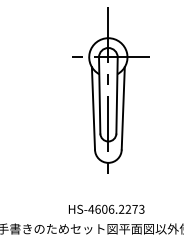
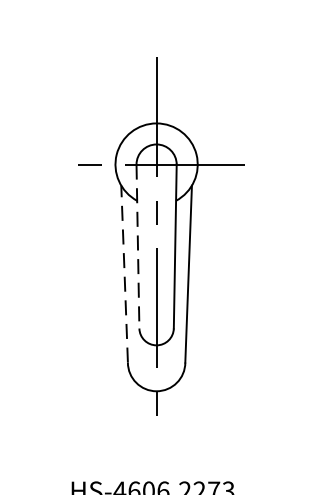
line: (99, 96) -> (137, 248), solid -> dashed
line: (93, 107) -> (124, 272), solid -> dashed

